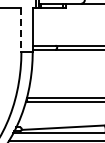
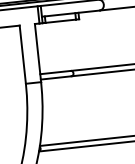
line: (21, 29) -> (22, 54), dashed -> solid

